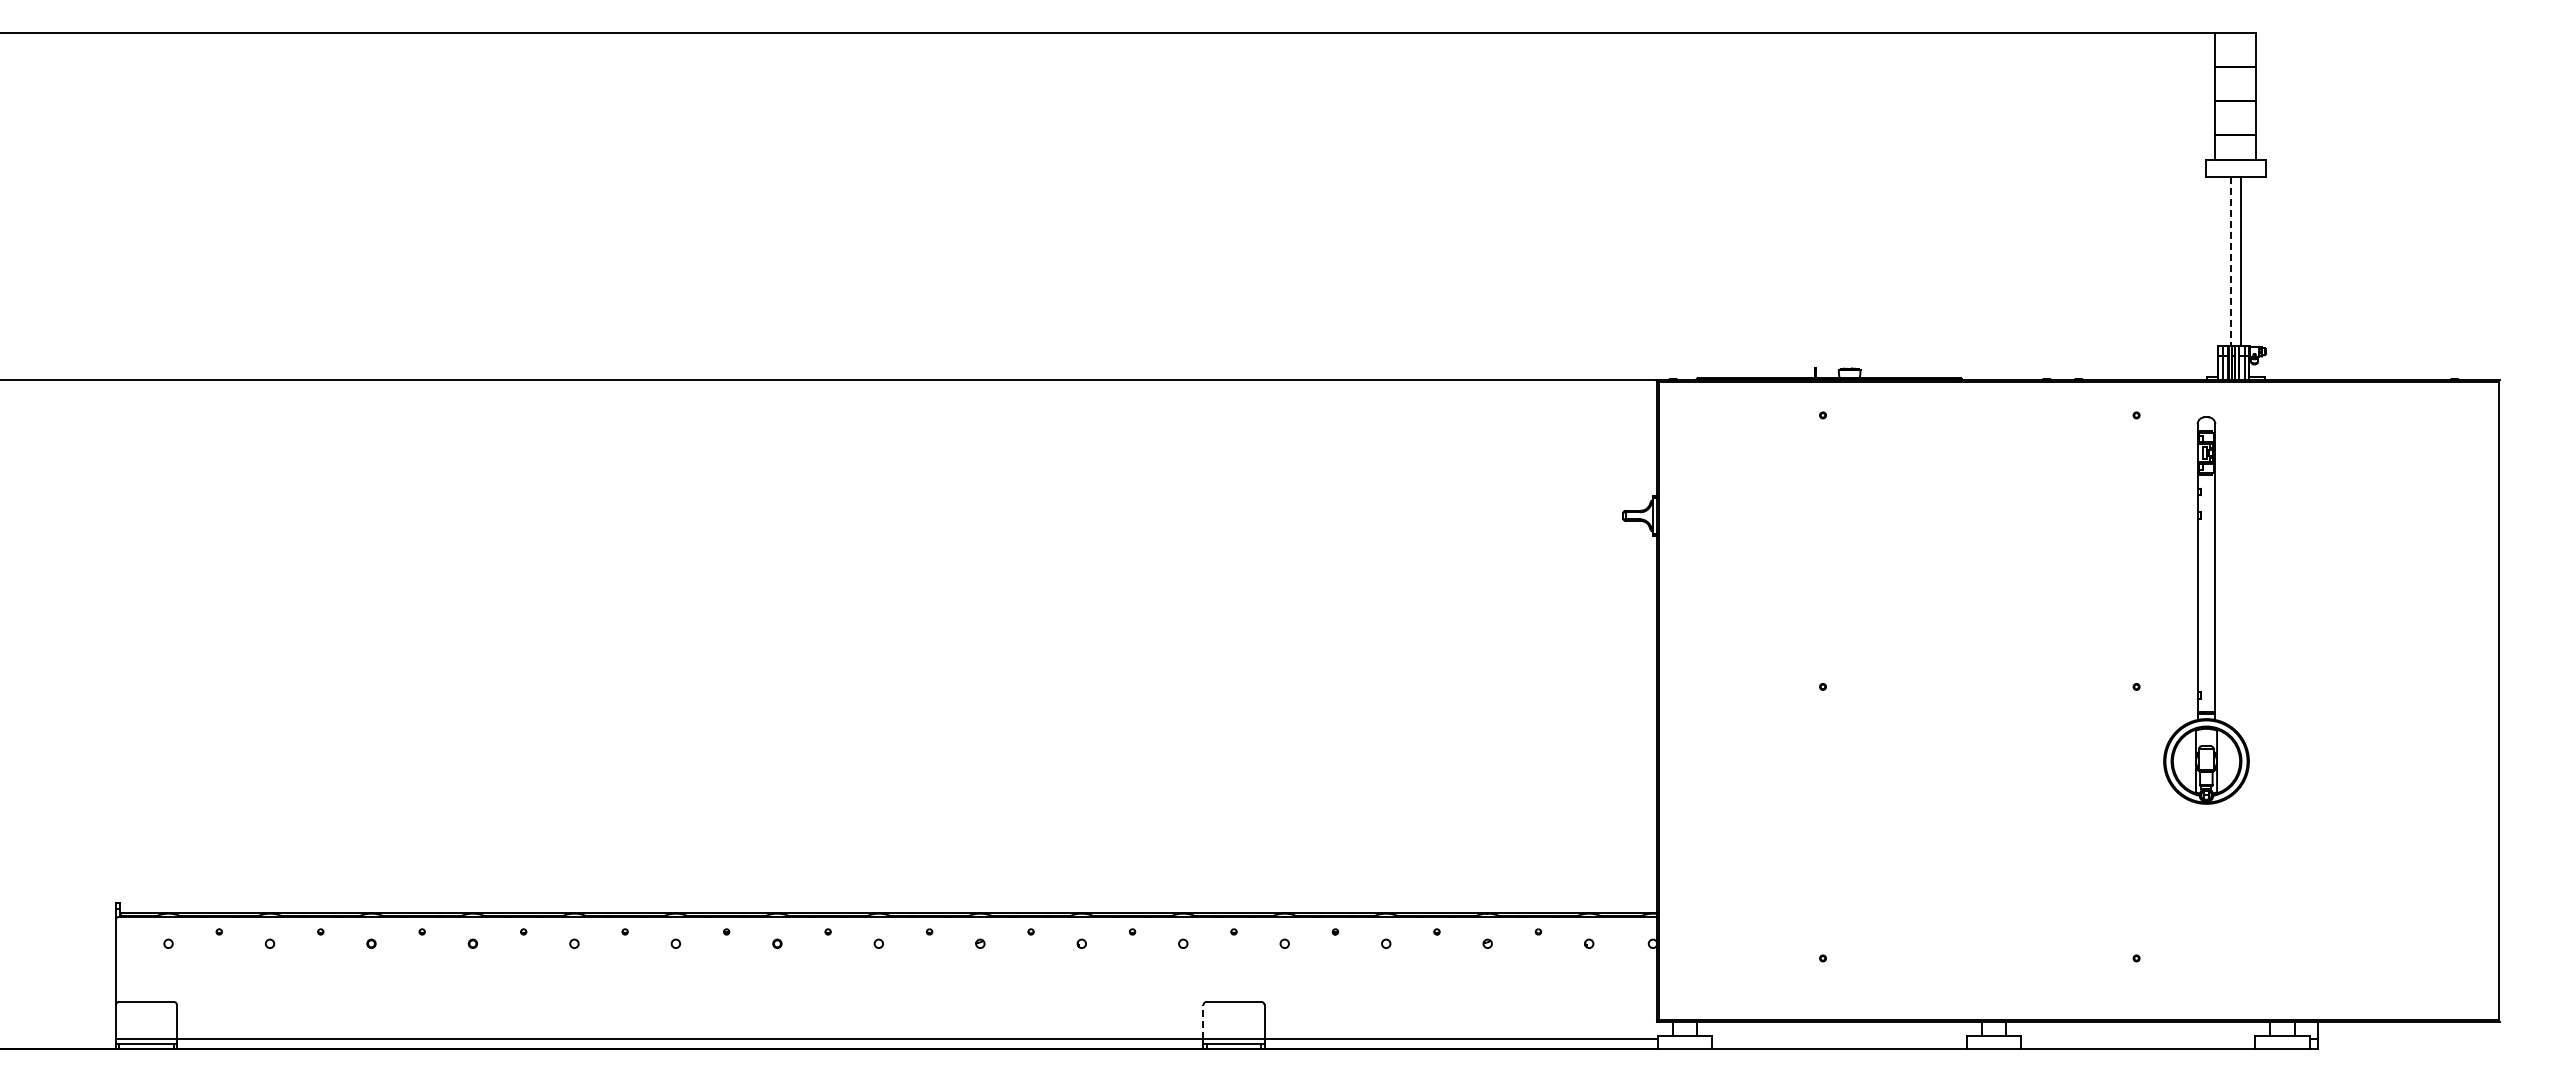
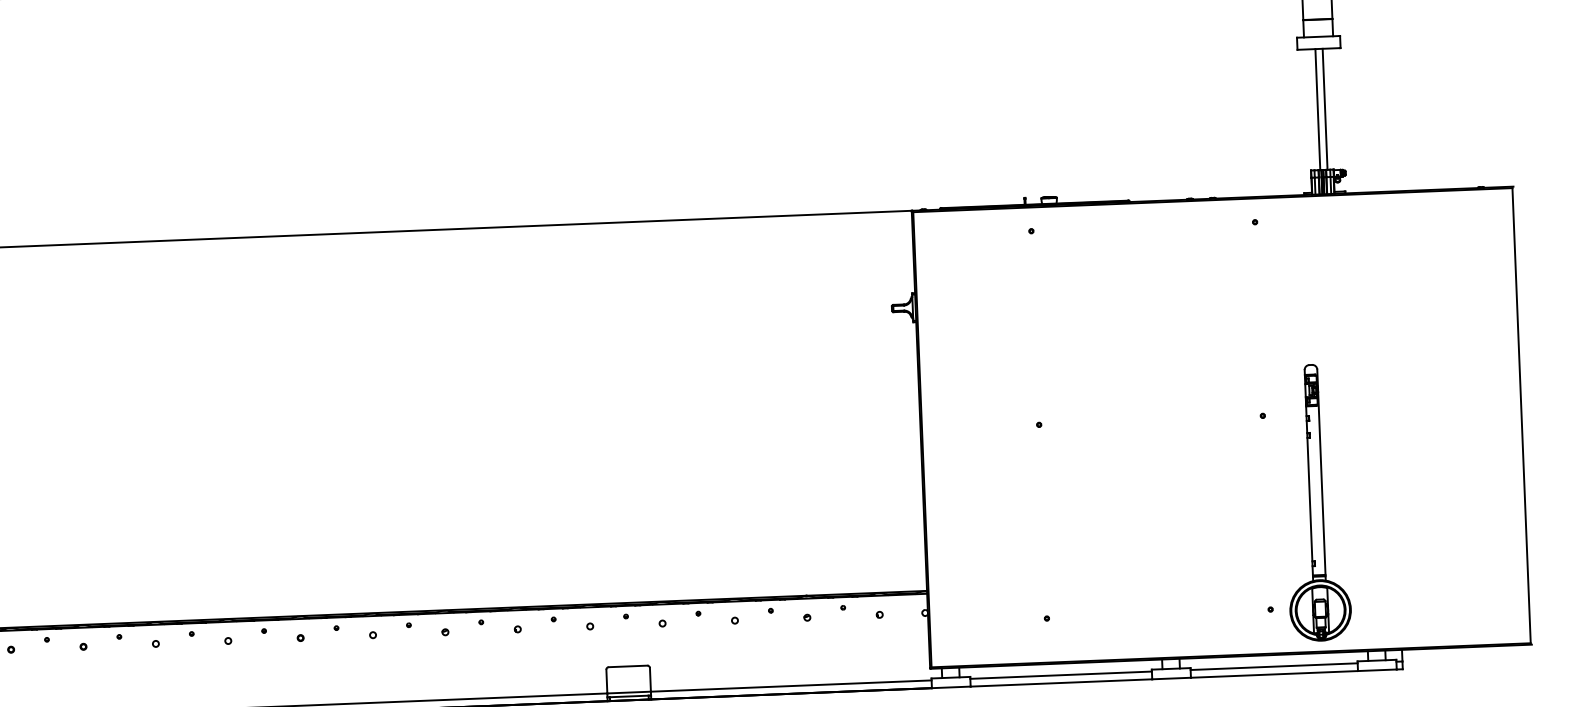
line: (2230, 261) -> (1317, 109), dashed -> solid
part: (2206, 610) -> (1316, 502), moved
line: (1203, 1021) -> (606, 681), dashed -> solid
line: (1839, 1038) -> (1061, 675), added
line: (2138, 1038) -> (1274, 666), added

